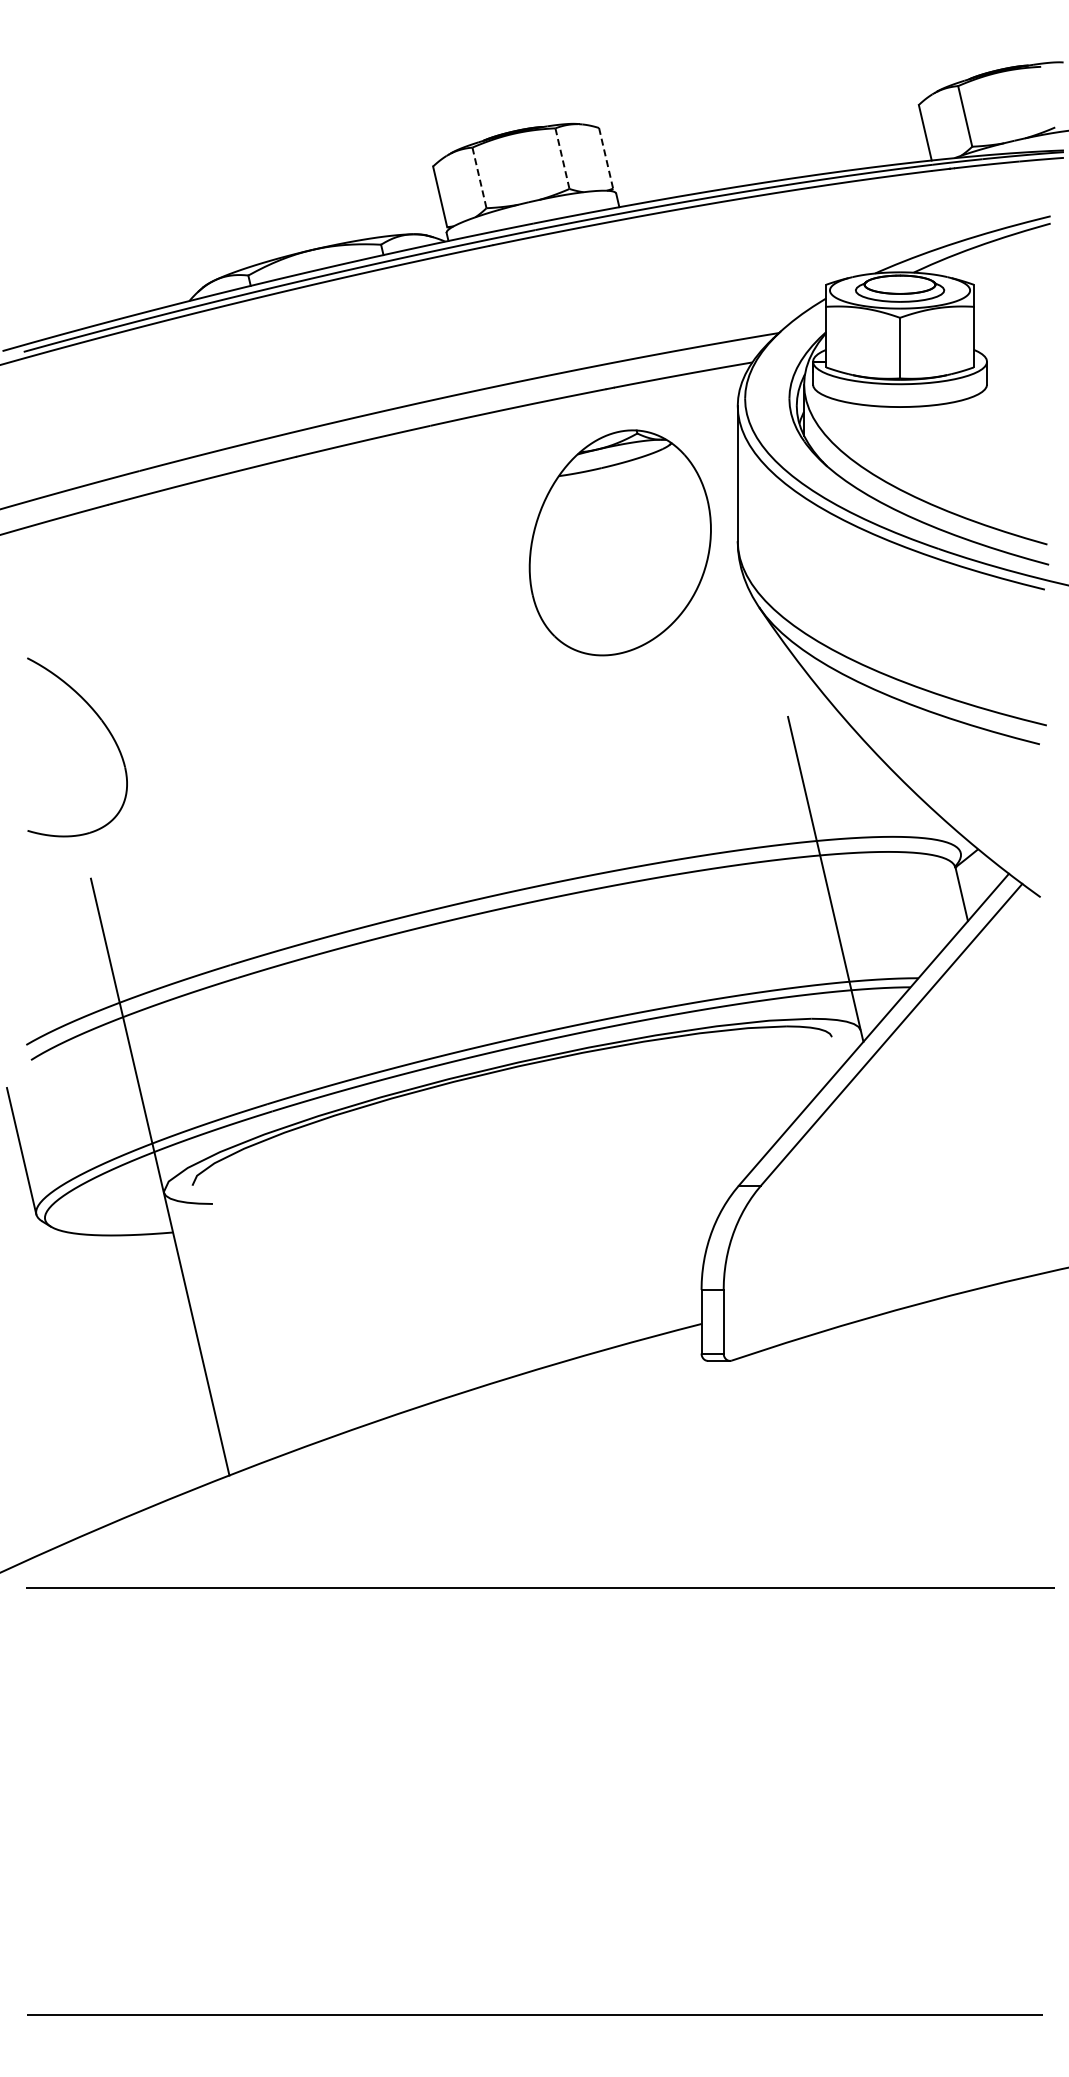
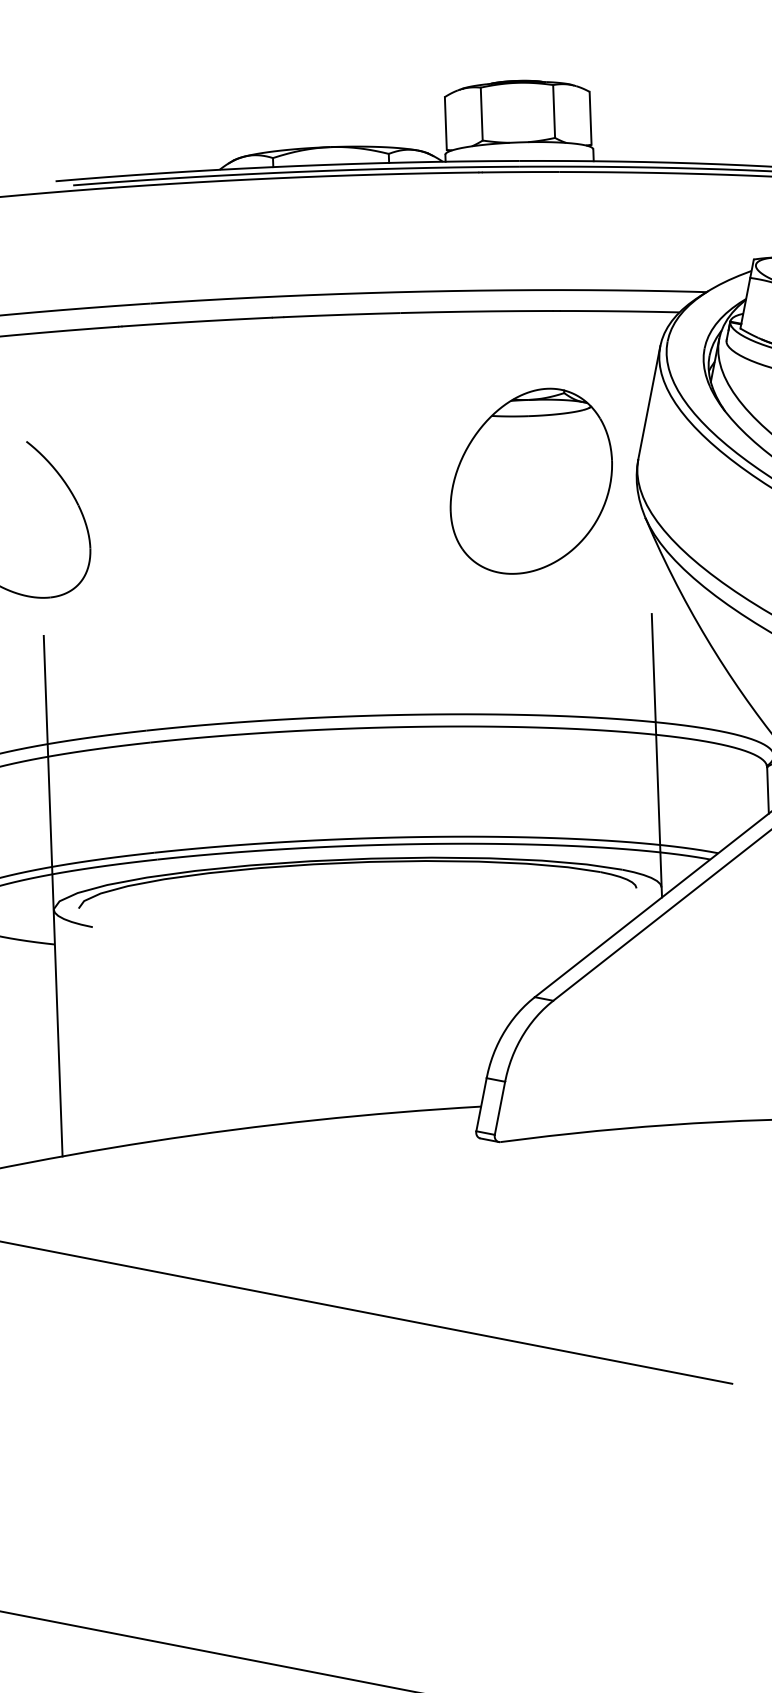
line: (606, 158) -> (590, 118), dashed -> solid
line: (562, 159) -> (554, 112), dashed -> solid
line: (479, 178) -> (481, 114), dashed -> solid
part: (619, 542) -> (531, 481), moved

